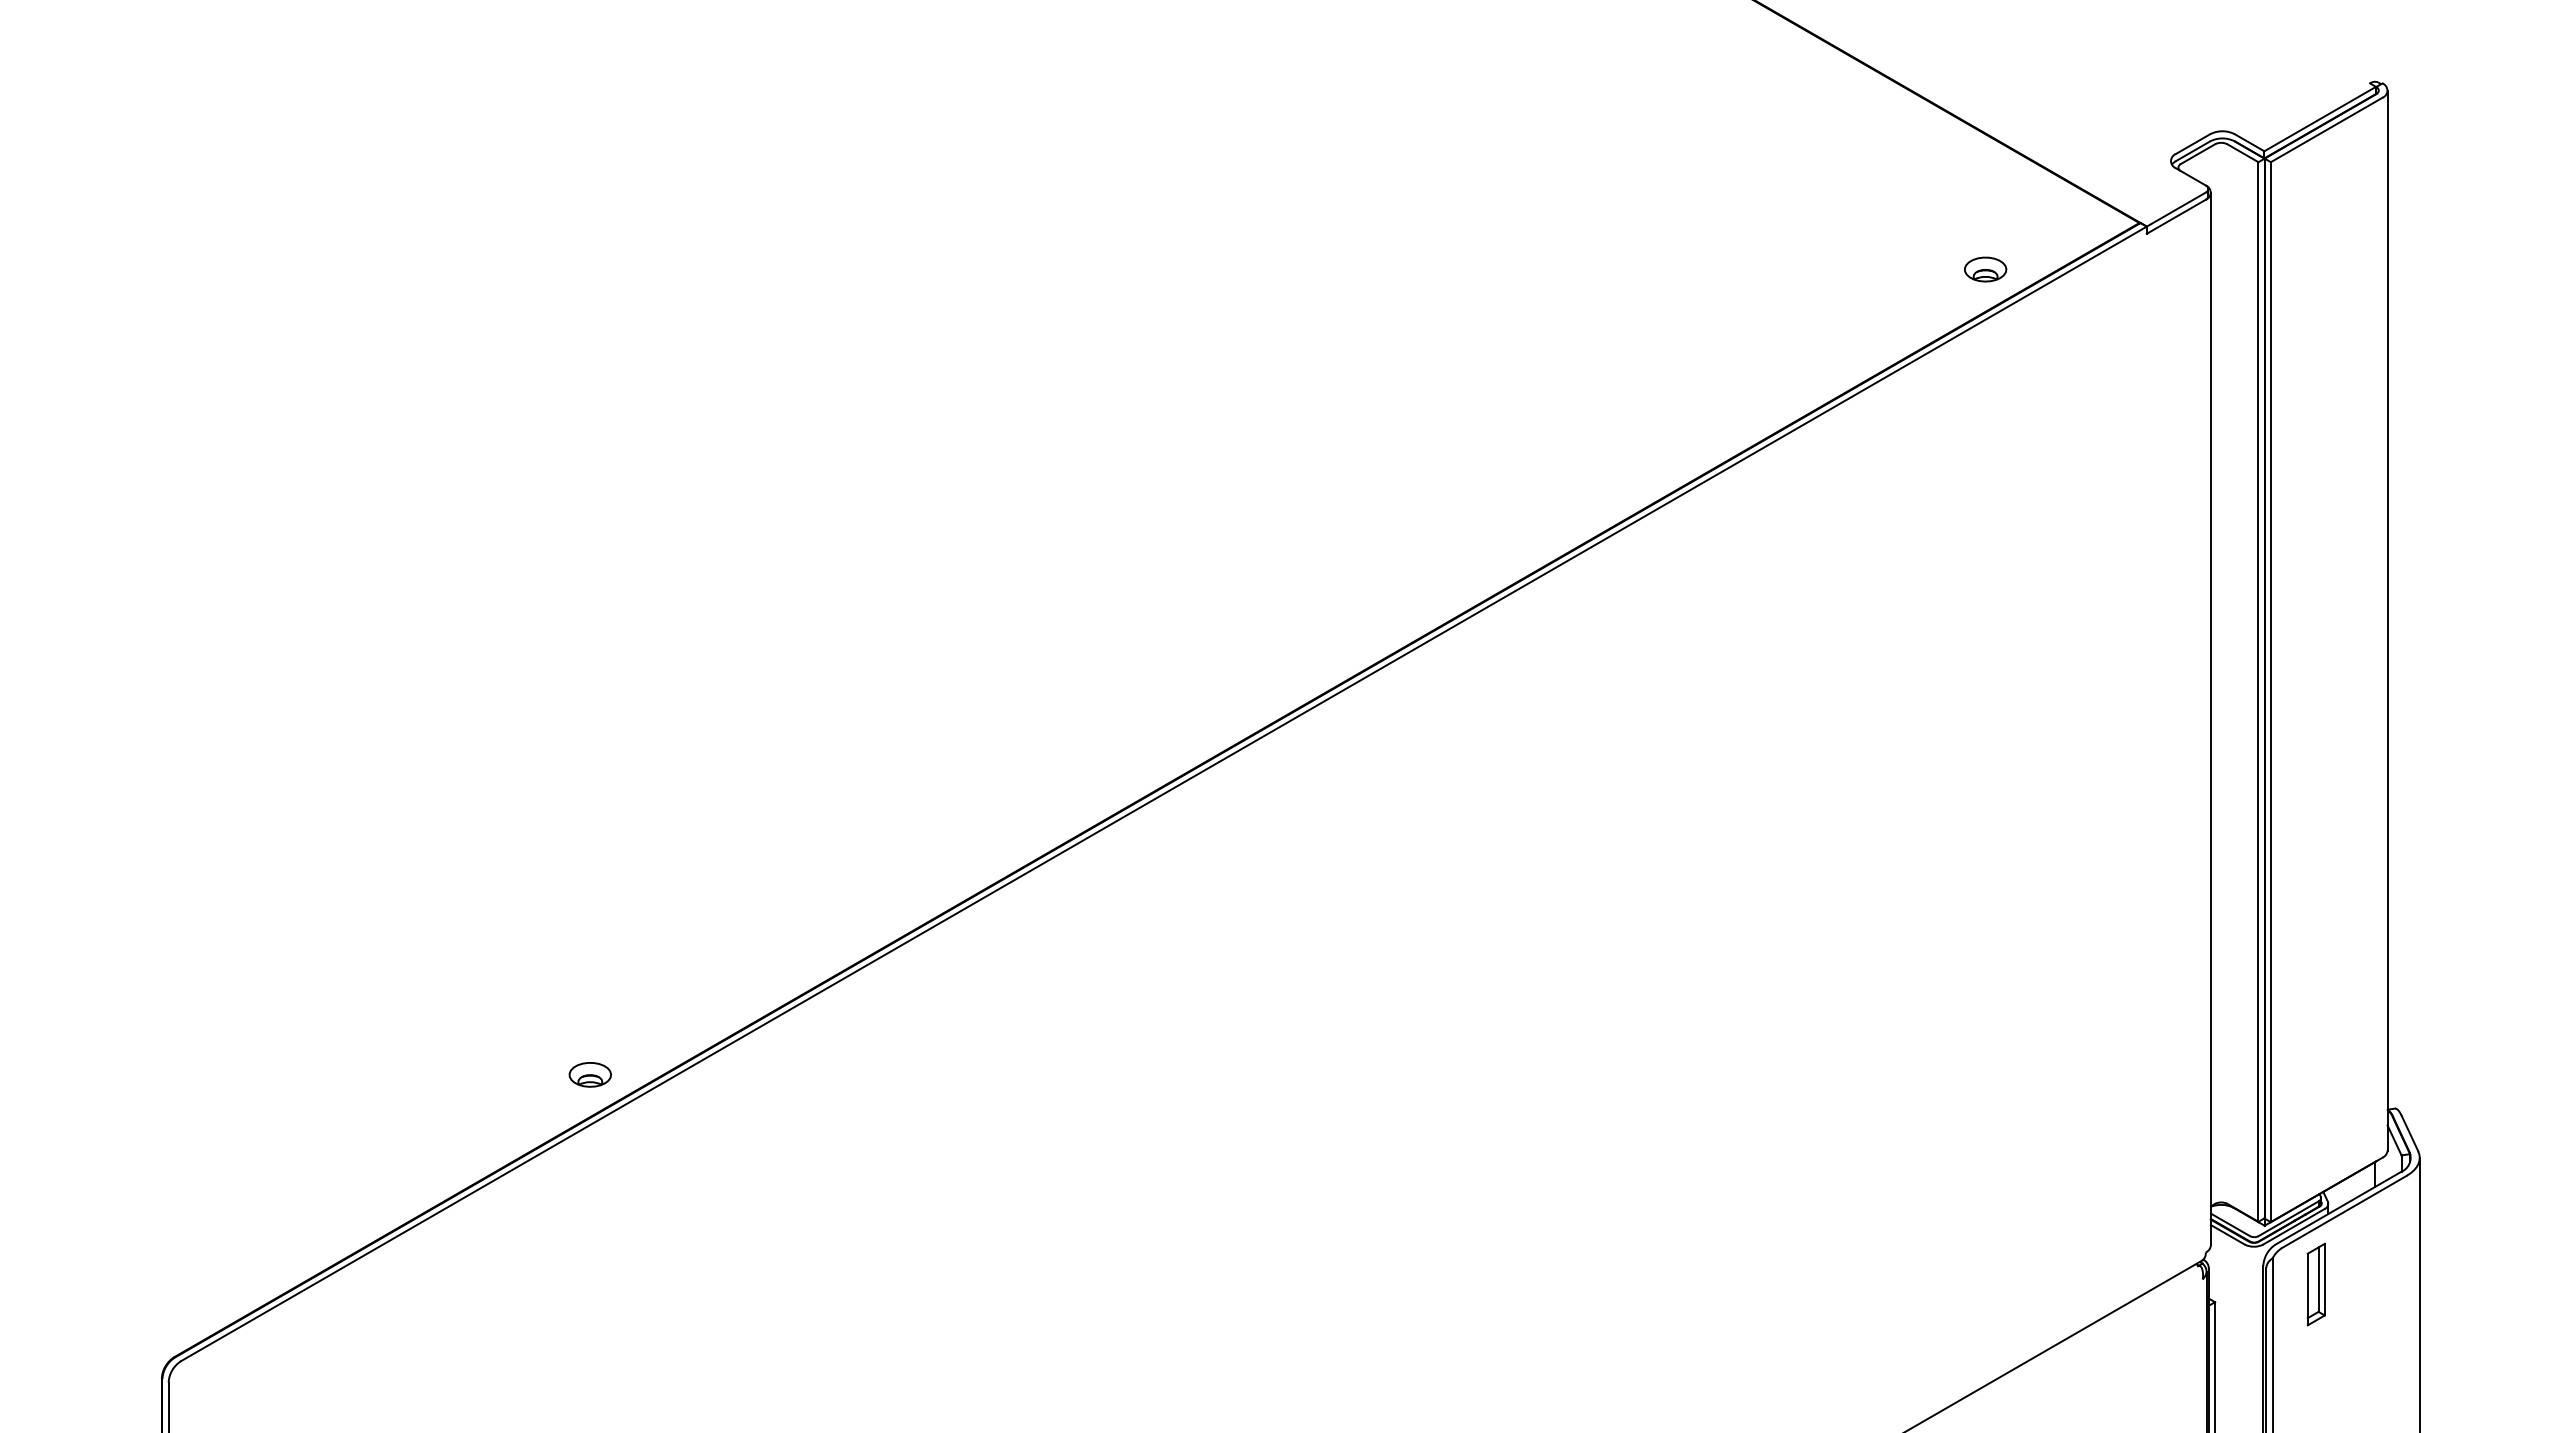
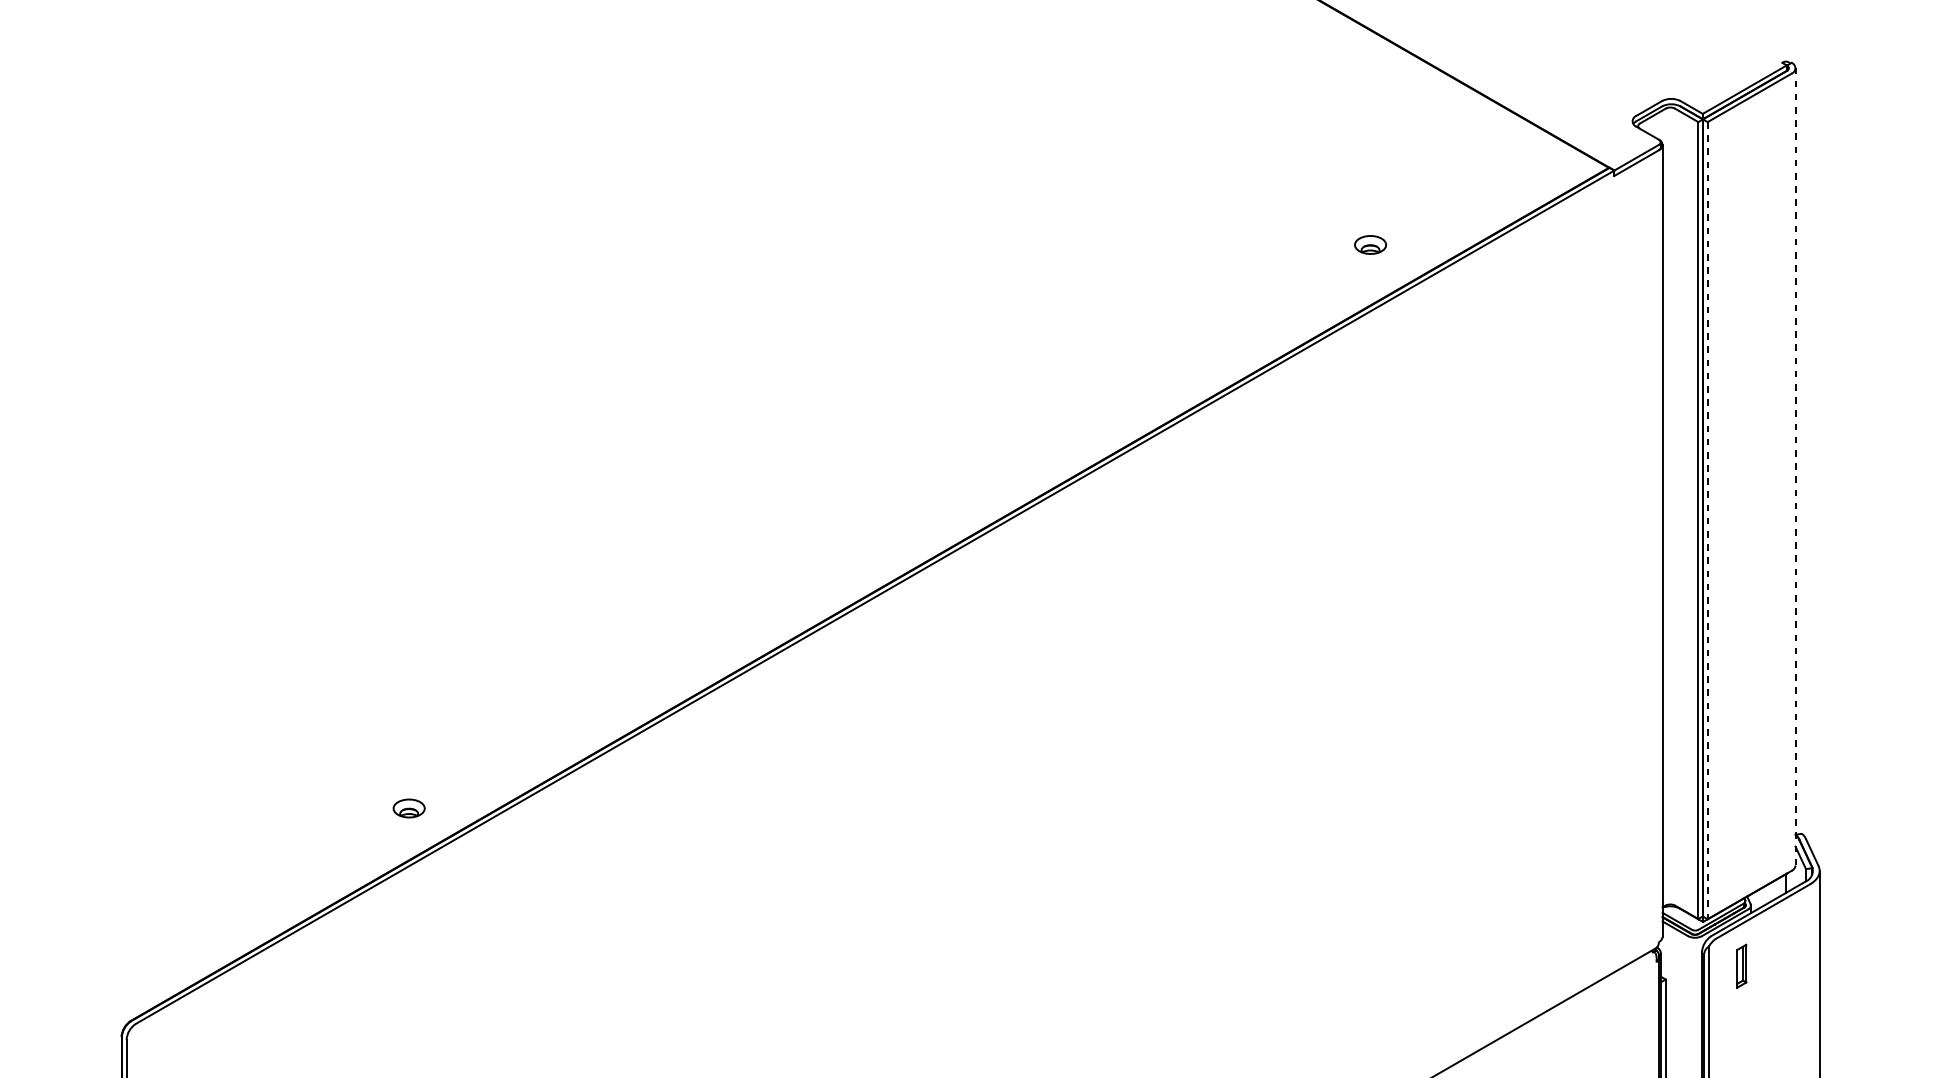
part: (1985, 269) -> (1370, 244), moved
line: (2387, 620) -> (1795, 466), solid -> dashed
line: (2270, 692) -> (1707, 520), solid -> dashed
part: (589, 1074) -> (408, 808), moved
part: (2315, 1284) -> (1741, 966), size x0.7

